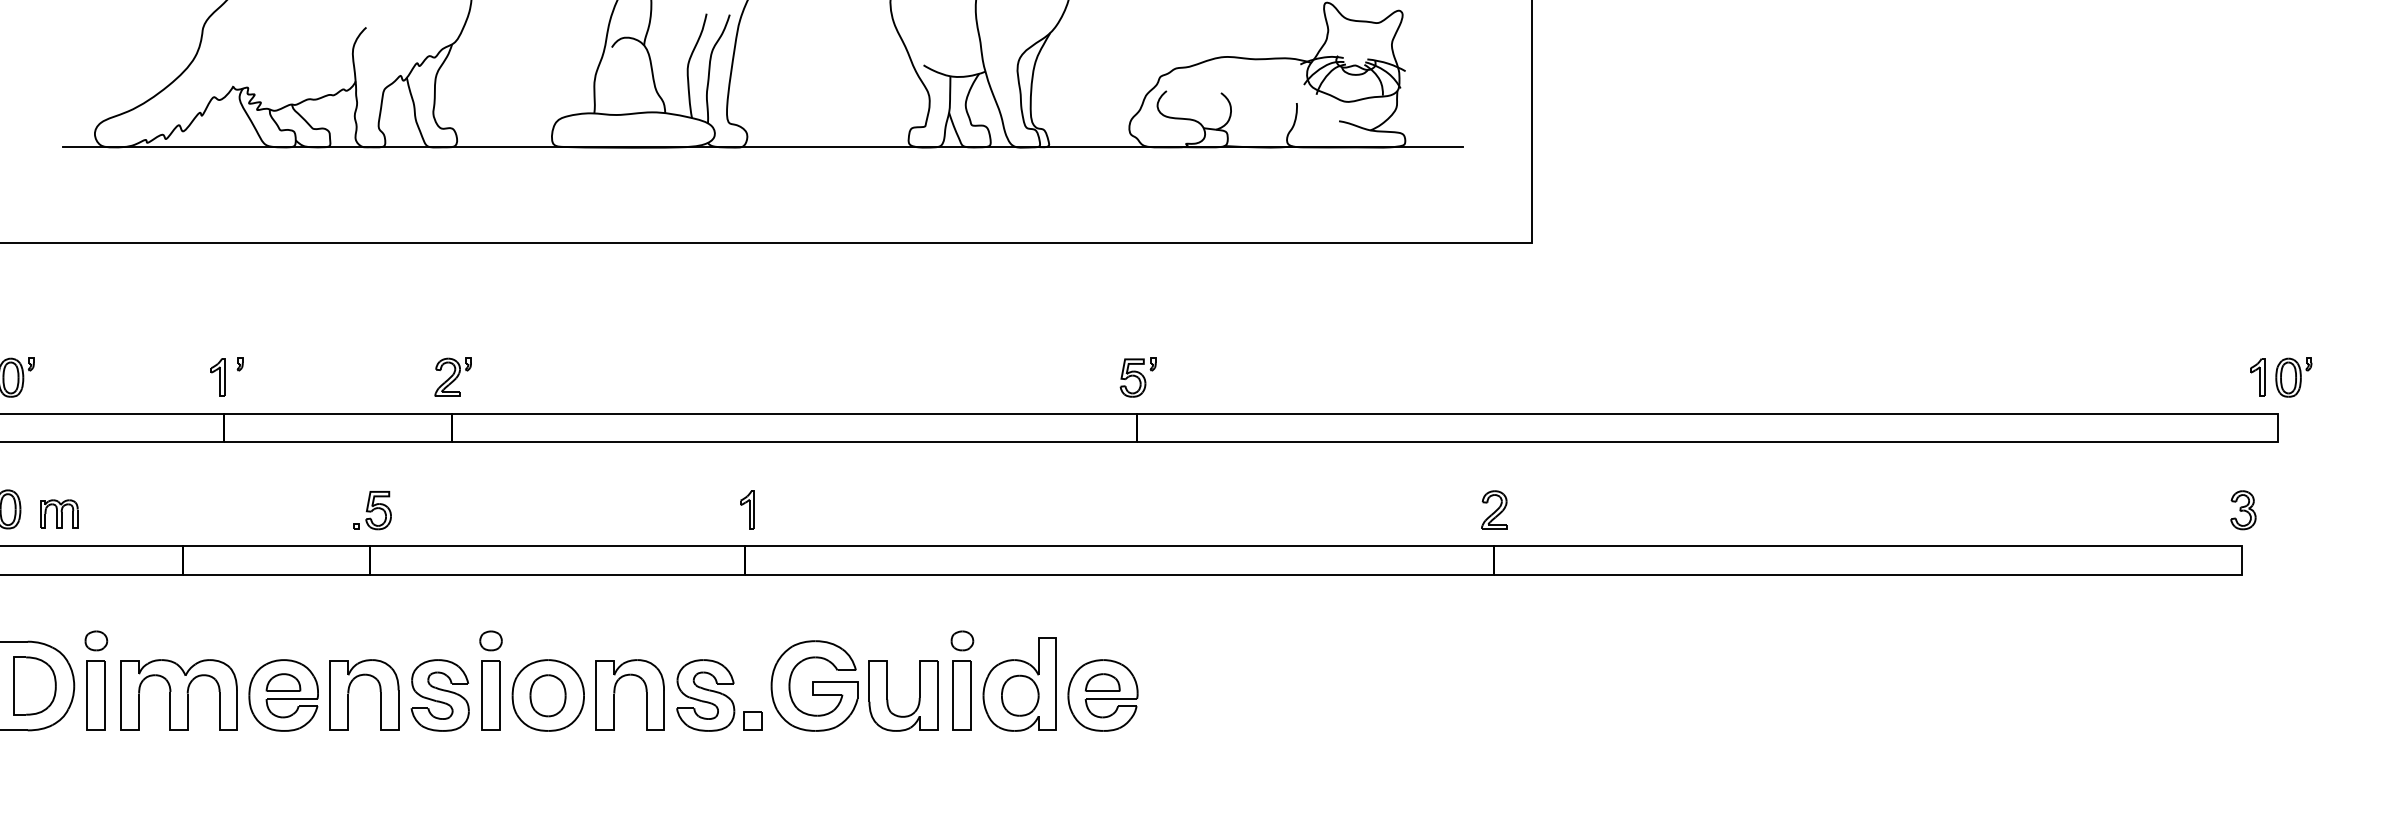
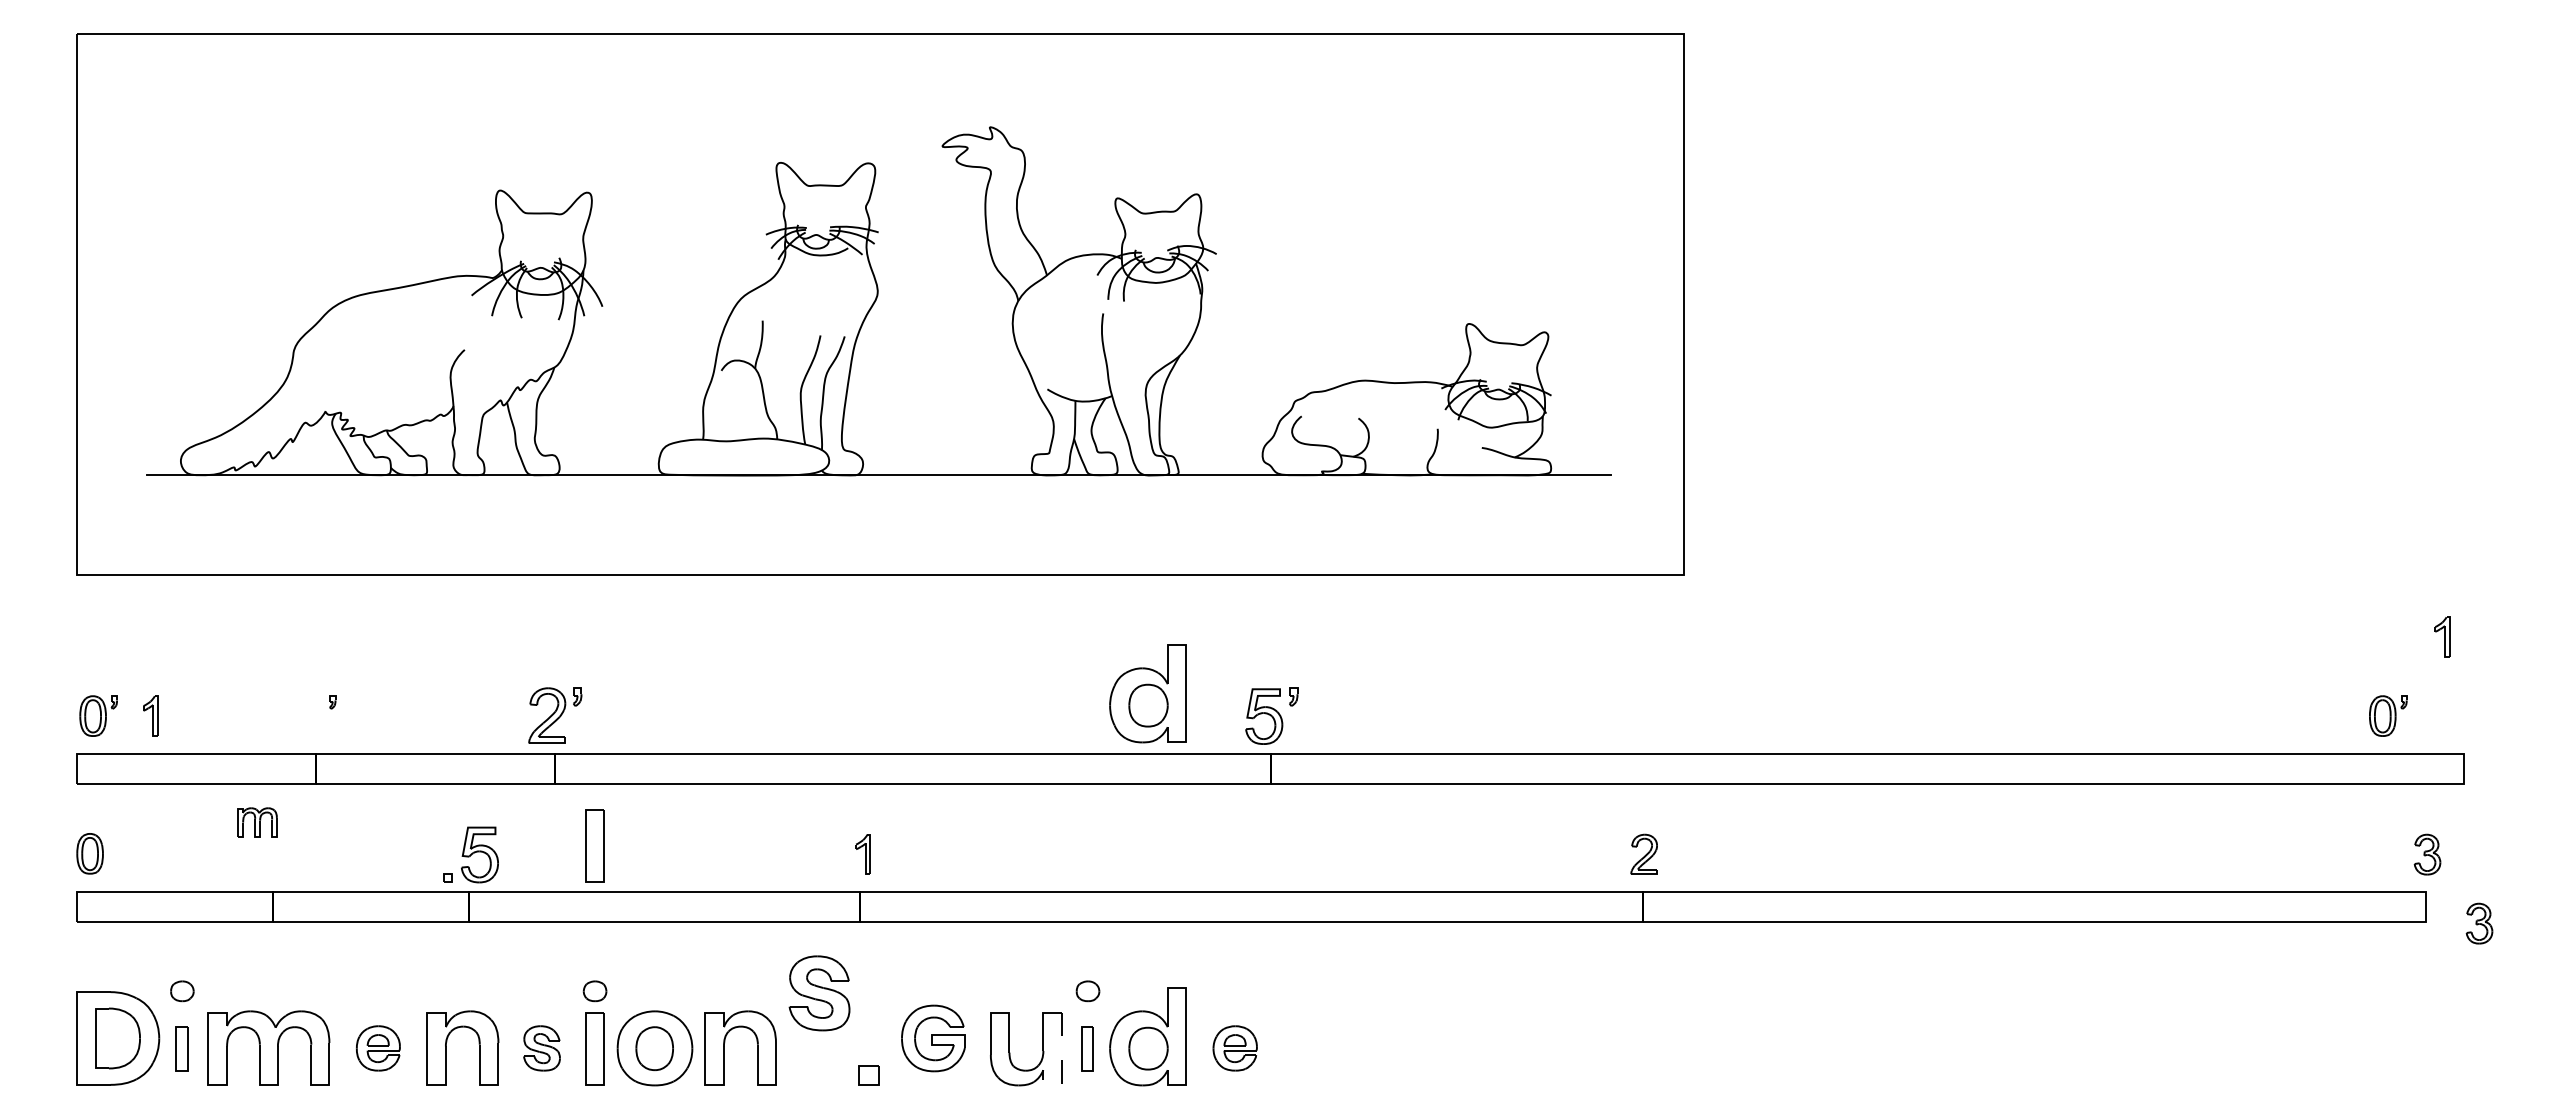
part: (1019, 356) -> (1147, 693), added
part: (217, 377) -> (150, 715), moved
part: (453, 377) -> (555, 715), size x1.4
part: (1137, 377) -> (1271, 715), size x1.4
part: (2257, 377) -> (2442, 636), moved
part: (2294, 377) -> (2388, 715), moved
part: (490, 501) -> (594, 845), added
part: (372, 510) -> (471, 854), size x1.4
part: (59, 513) -> (257, 822), moved
part: (2293, 576) -> (2479, 923), added
part: (814, 686) -> (933, 1038), size x0.7
part: (95, 695) -> (181, 1048), size x0.6
part: (283, 695) -> (378, 1048), size x0.6
part: (439, 695) -> (541, 1048), size x0.6
part: (705, 695) -> (819, 993), moved
part: (961, 695) -> (1087, 1048), size x0.6
part: (1103, 695) -> (1235, 1048), size x0.6
line: (938, 713) -> (1062, 1067), solid -> dashed

